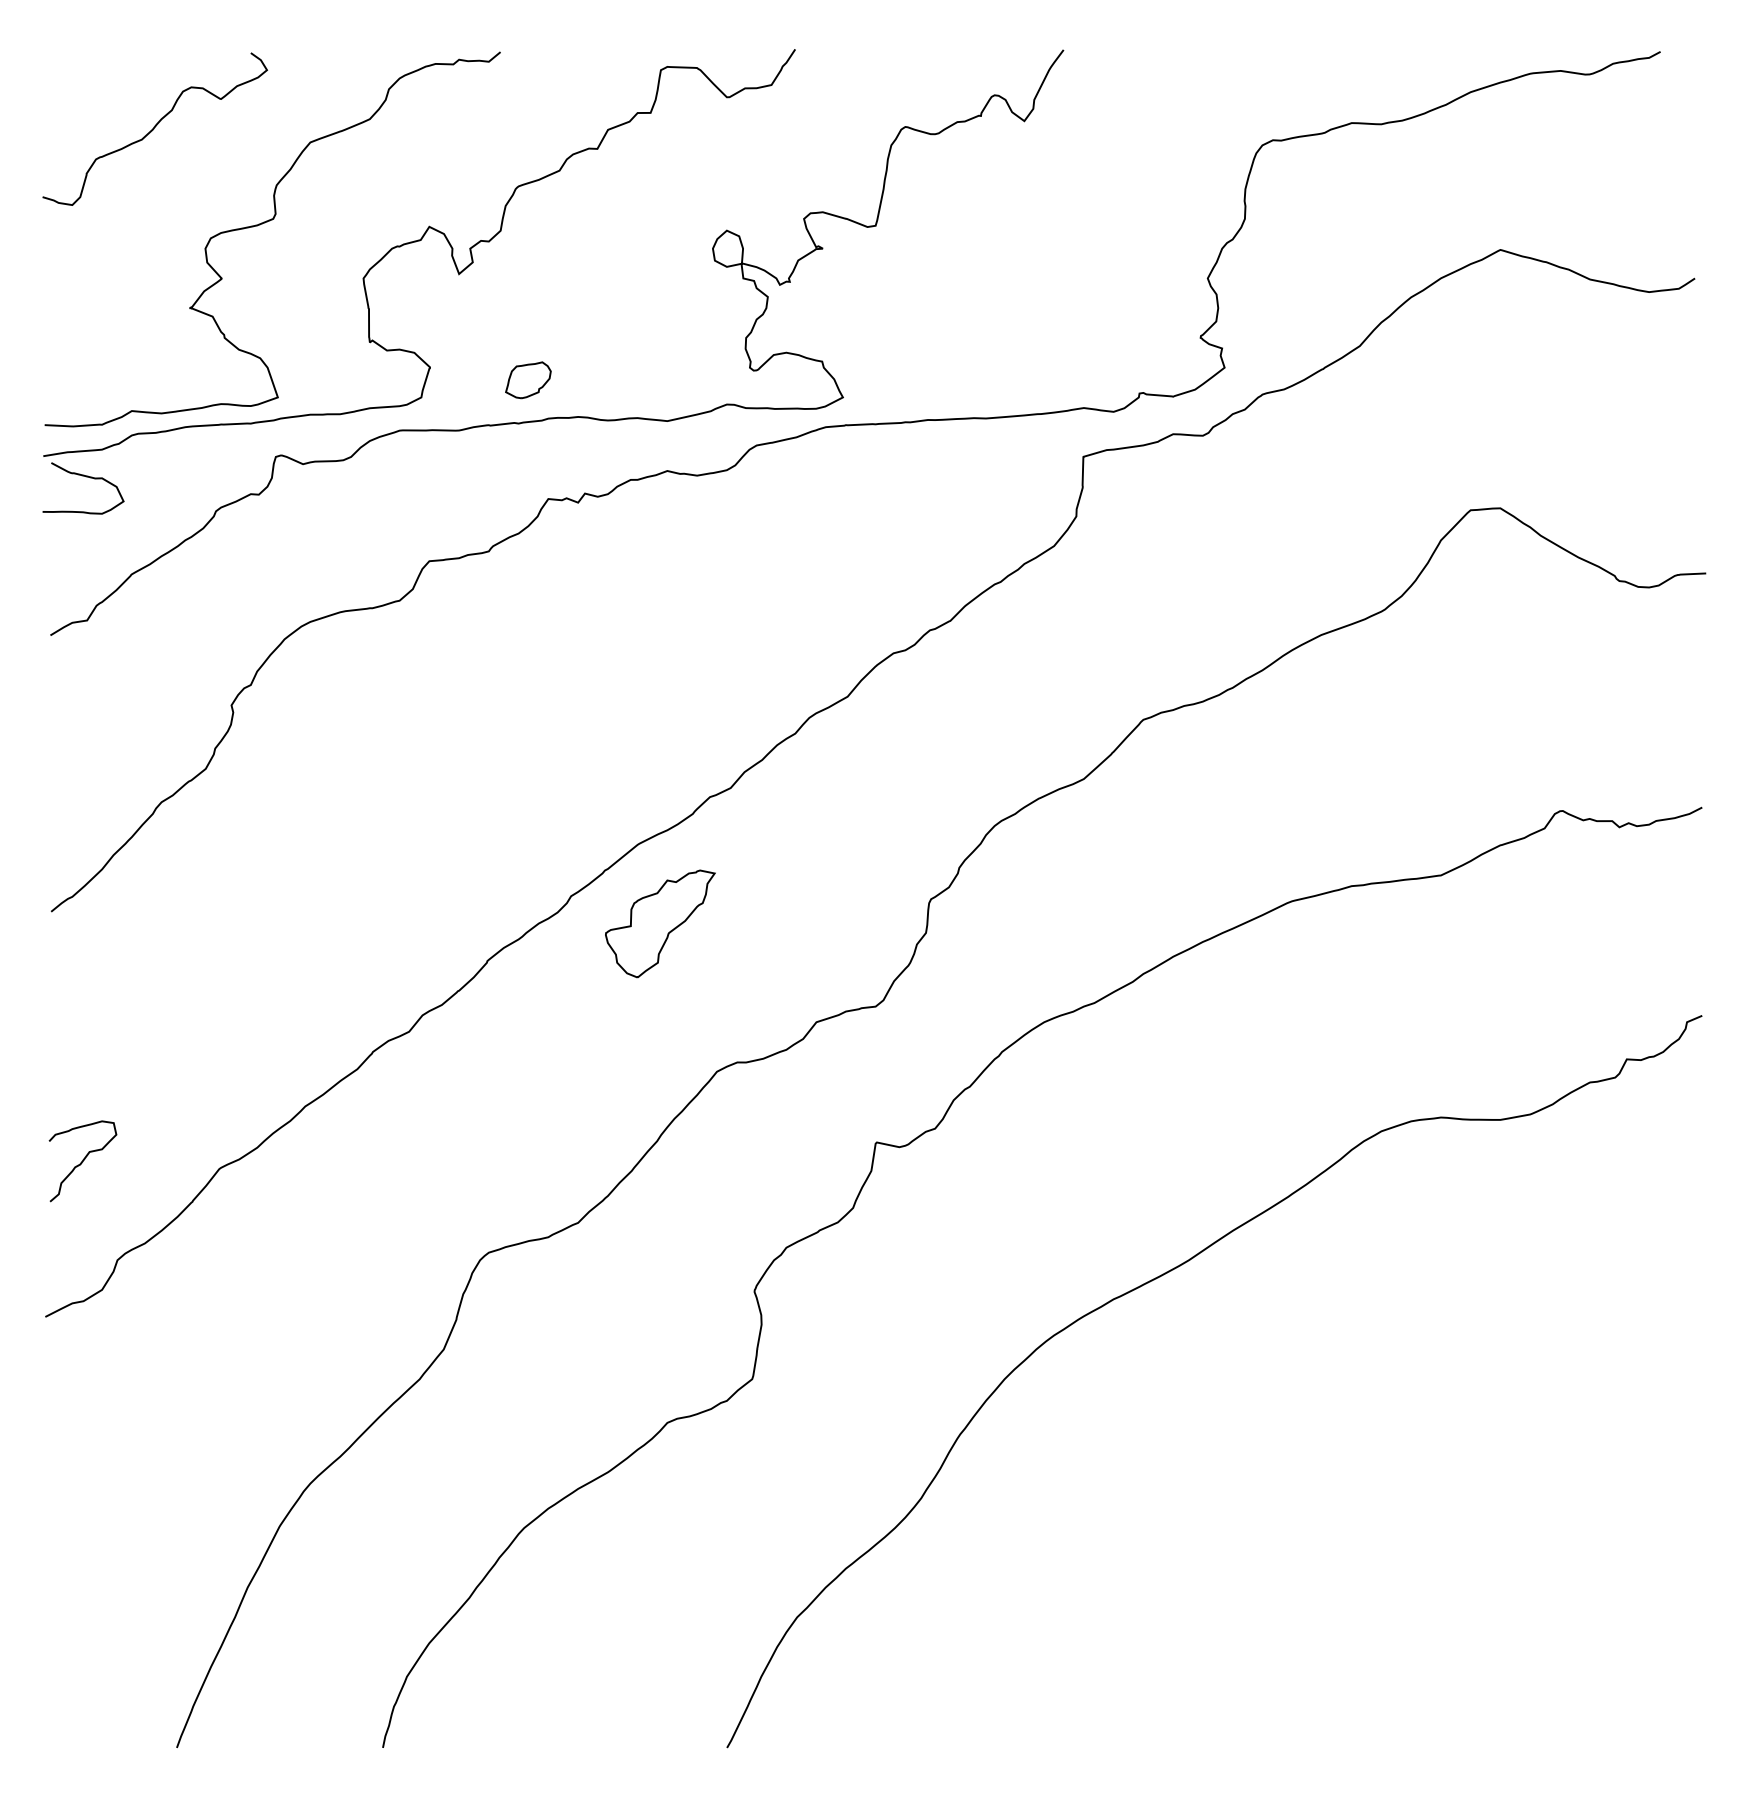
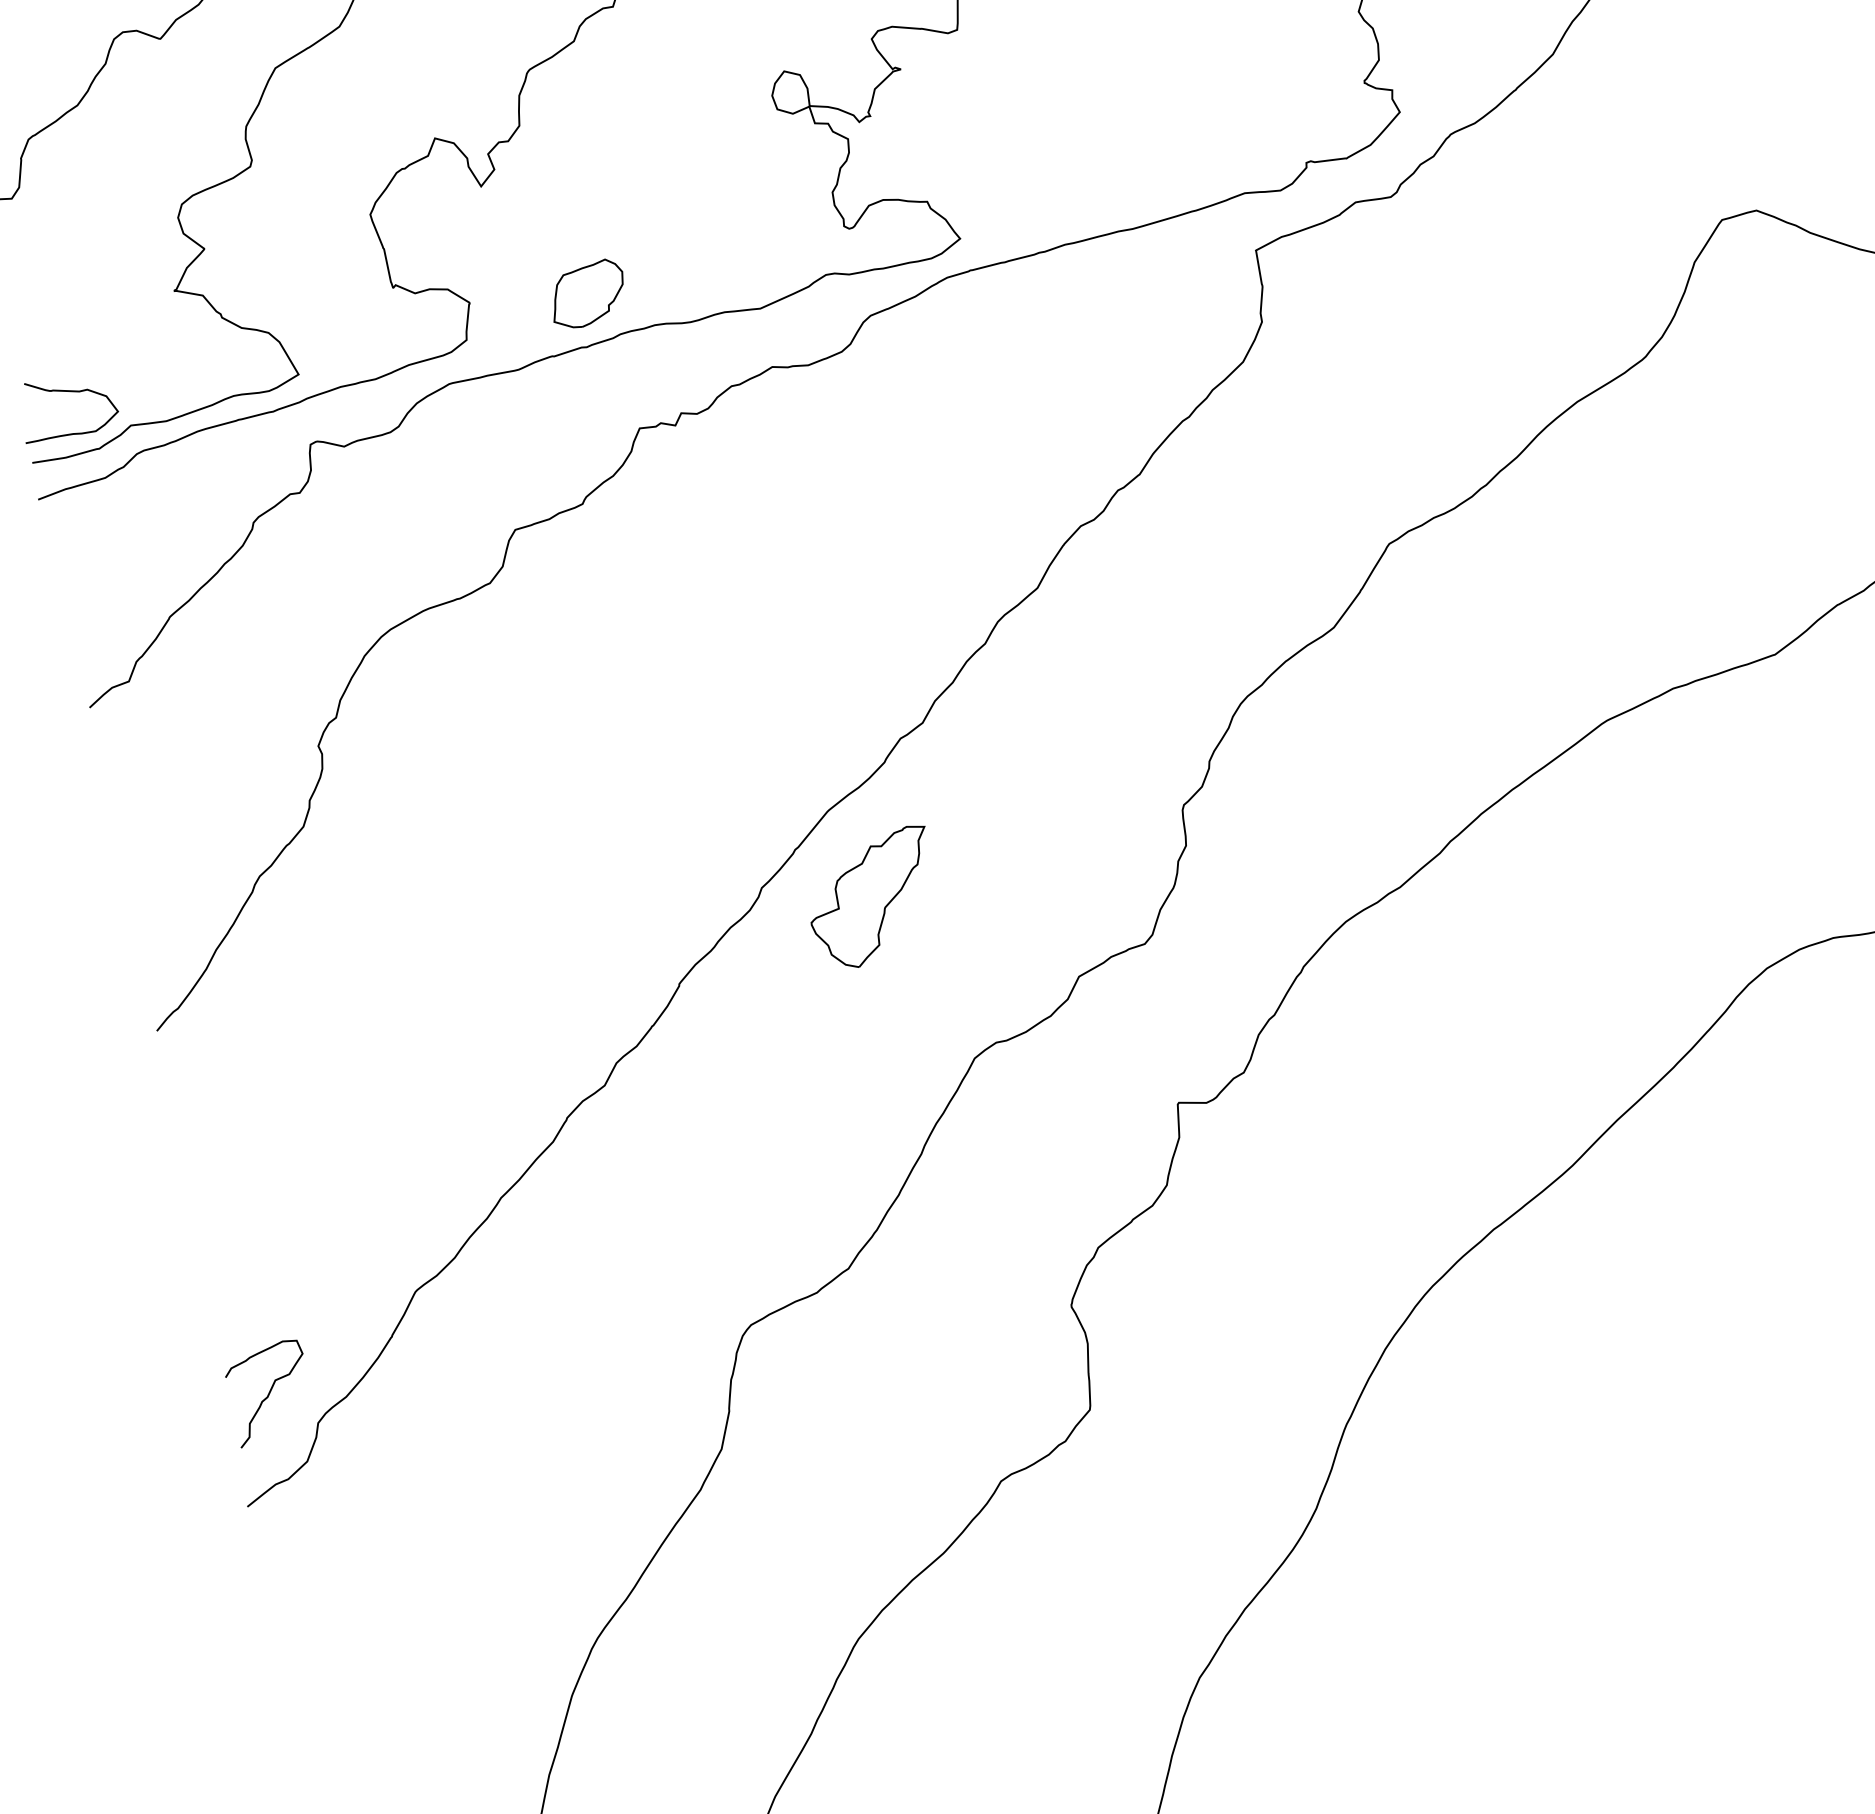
part: (528, 379) -> (587, 293), size x1.43
curve: (86, 477) -> (68, 392), moved
curve: (82, 1161) -> (269, 1393), moved

